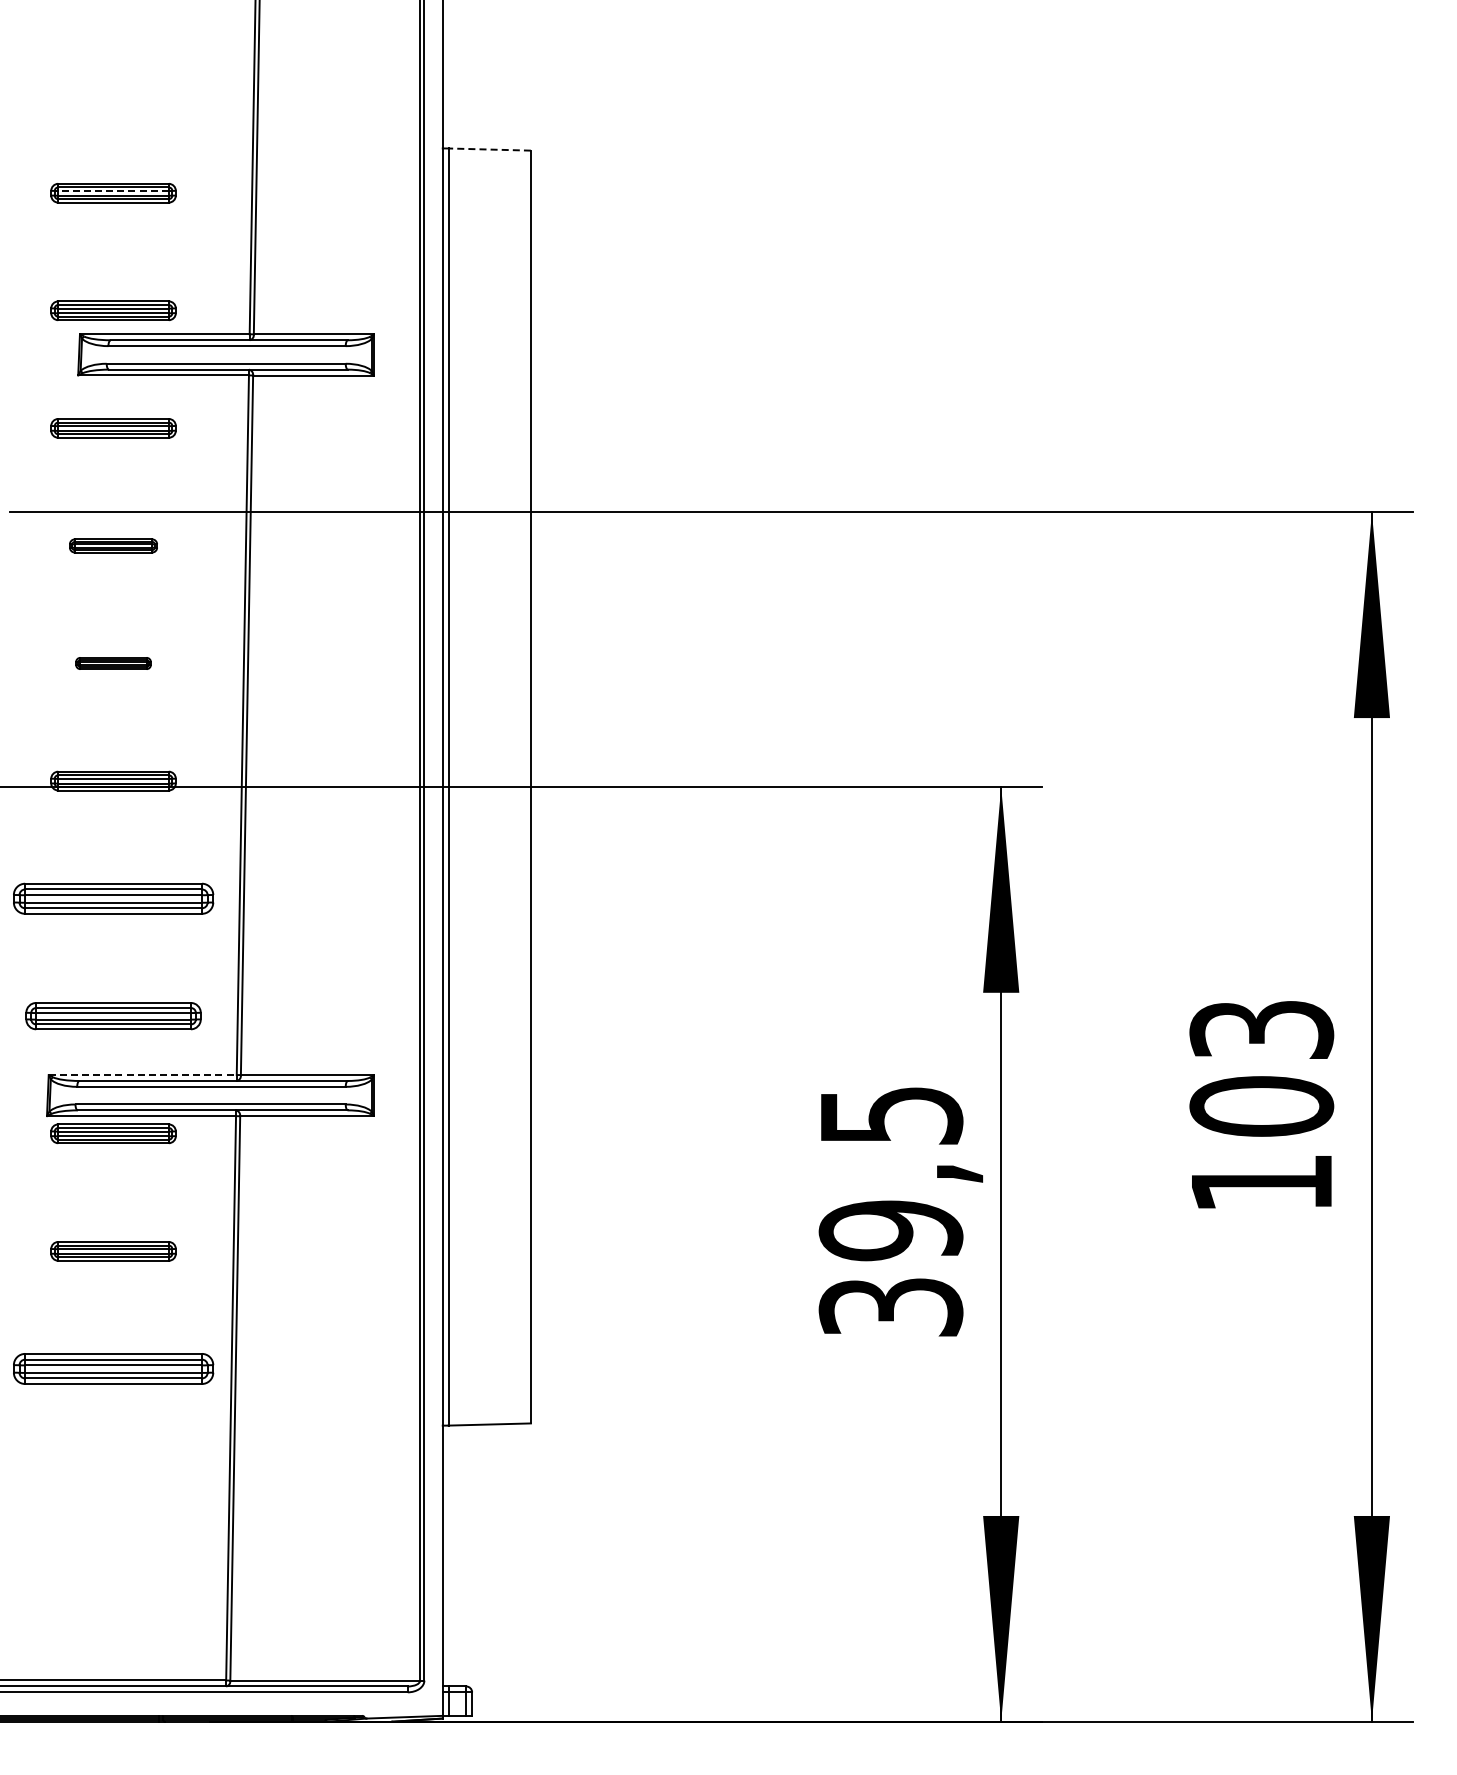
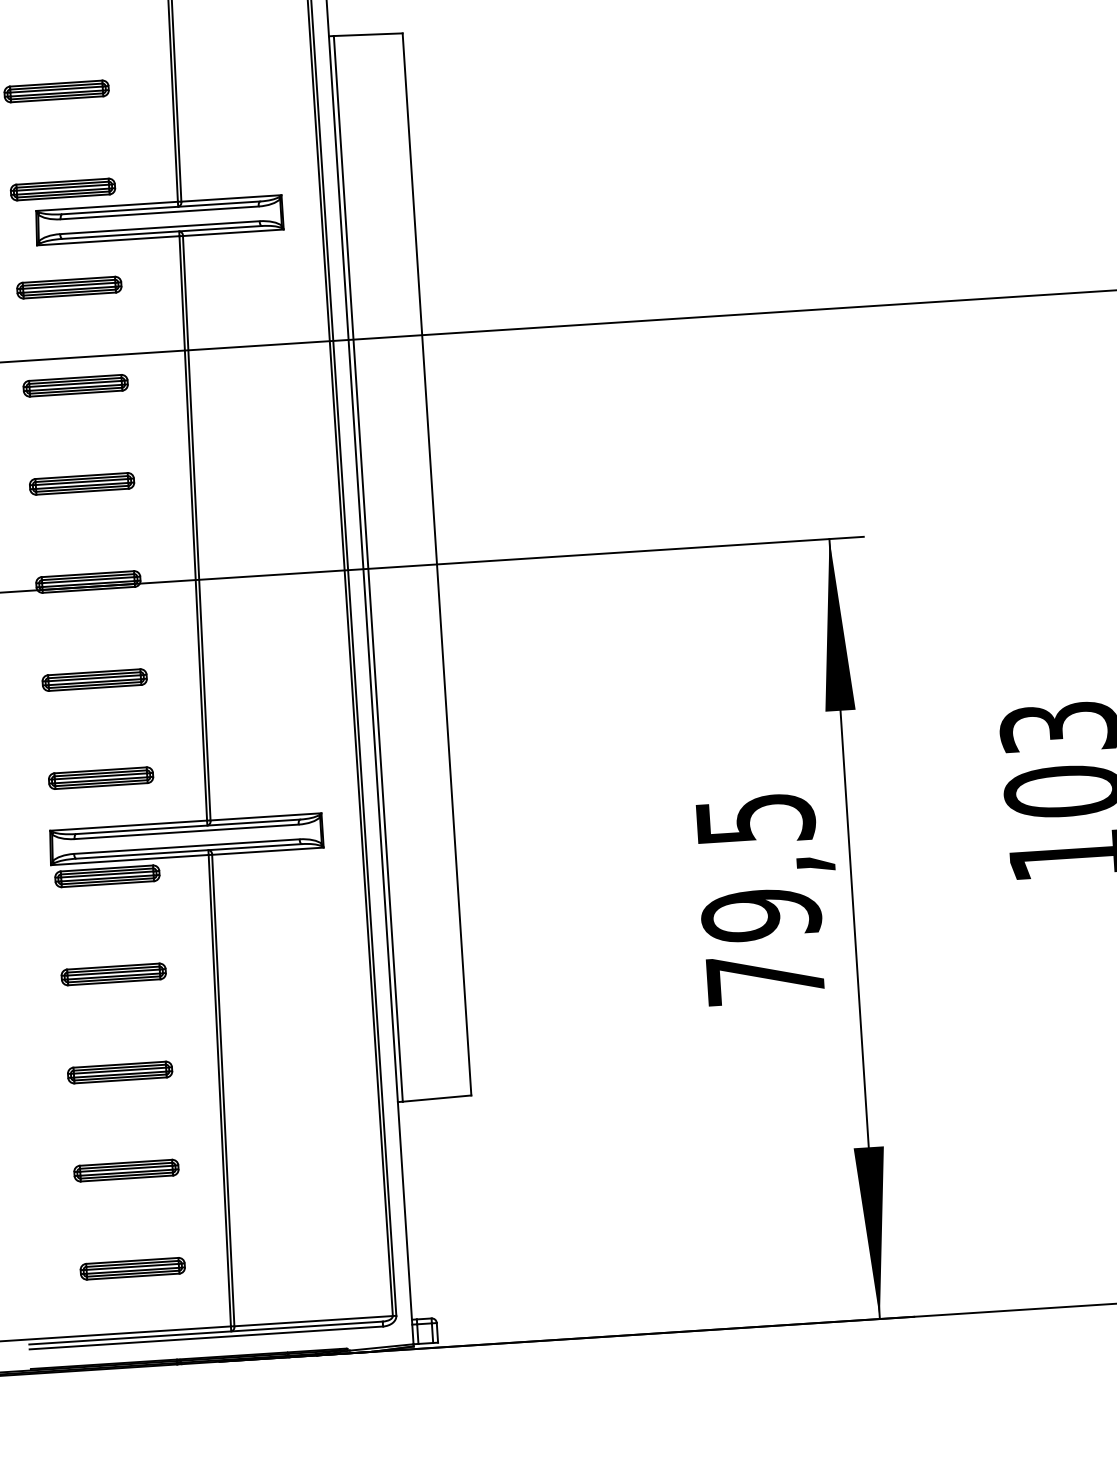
line: (489, 149) -> (368, 34), dashed -> solid
line: (113, 191) -> (56, 90), dashed -> solid
part: (113, 545) -> (75, 385), size x1.43
part: (113, 663) -> (82, 483), size x1.67
part: (113, 898) -> (94, 679), size x0.62
part: (113, 1016) -> (101, 778), size x0.71
line: (143, 1074) -> (129, 825), dashed -> solid
text: (890, 1307) -> (765, 979), 39,5 -> 79,5
part: (113, 1368) -> (120, 1072), size x0.62
part: (113, 1486) -> (126, 1170), added
part: (113, 1603) -> (132, 1268), added

